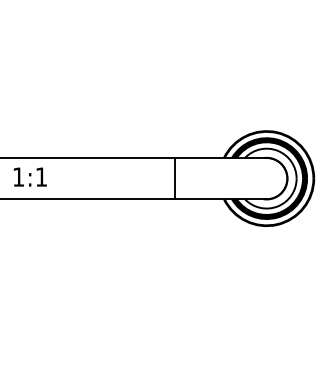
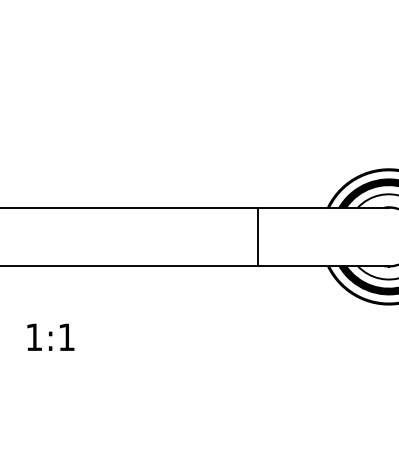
text: (29, 176) -> (49, 336), moved

